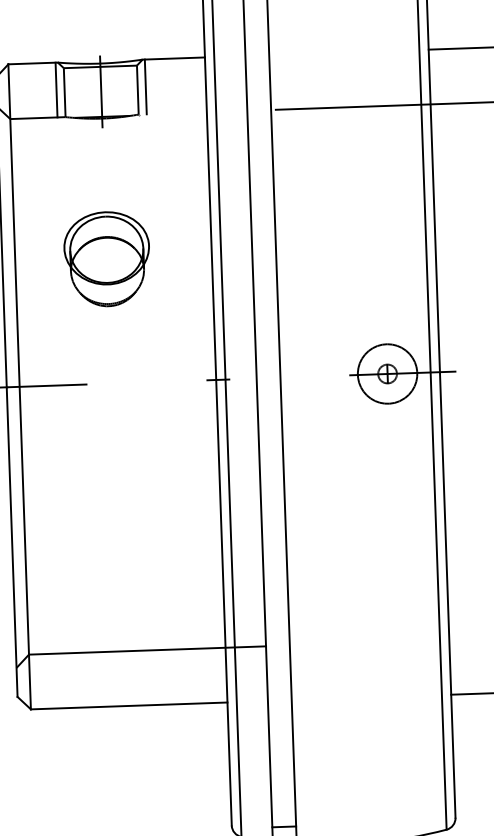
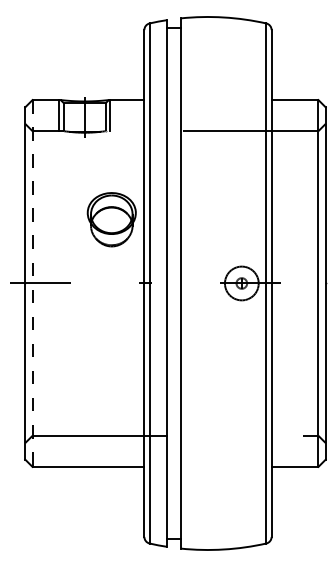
part: (106, 258) -> (111, 219), moved
line: (19, 386) -> (32, 283), solid -> dashed

